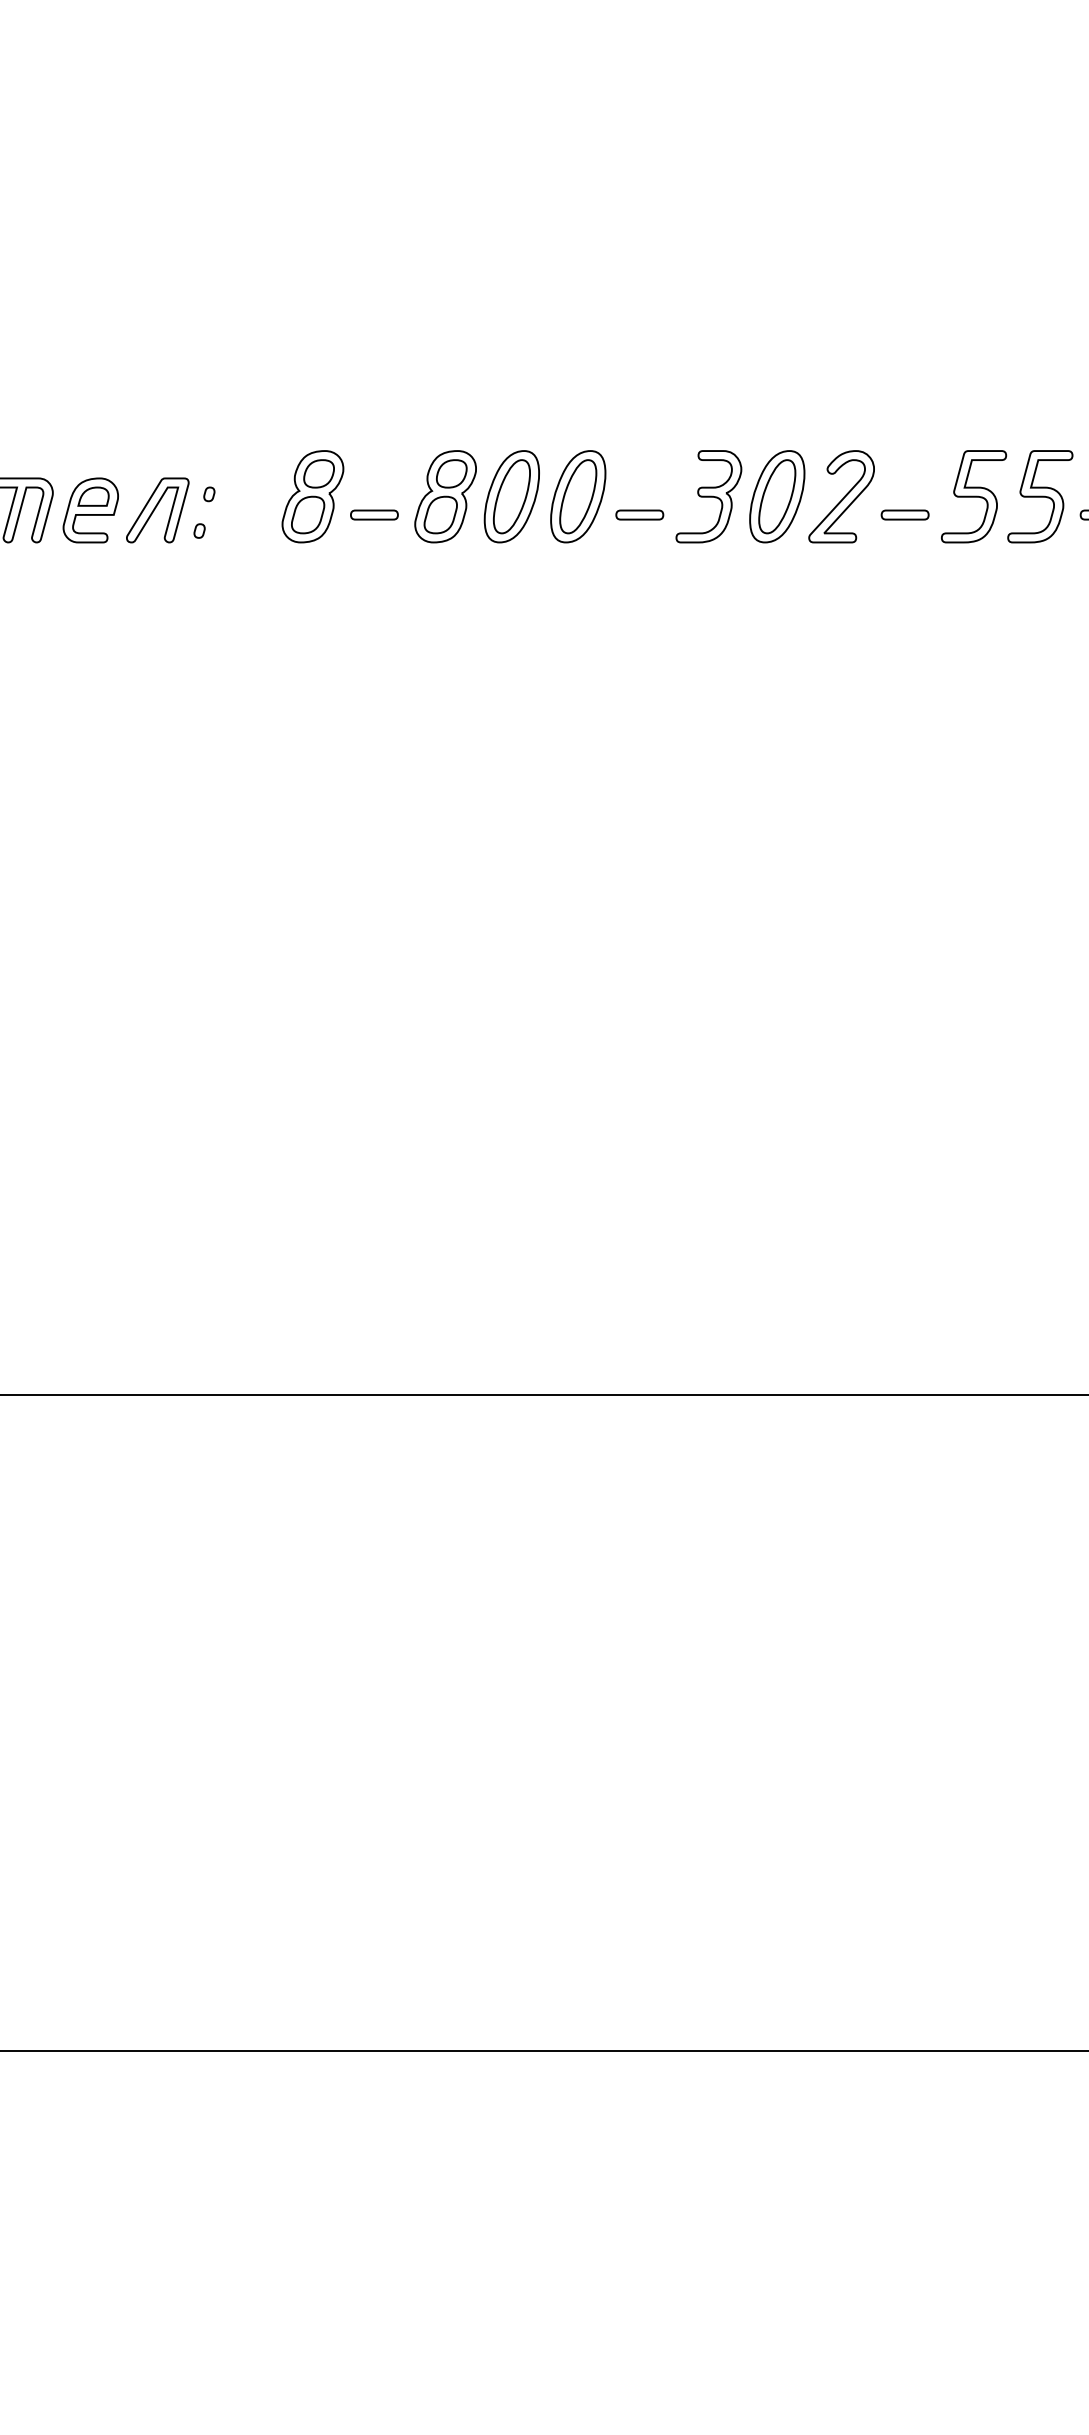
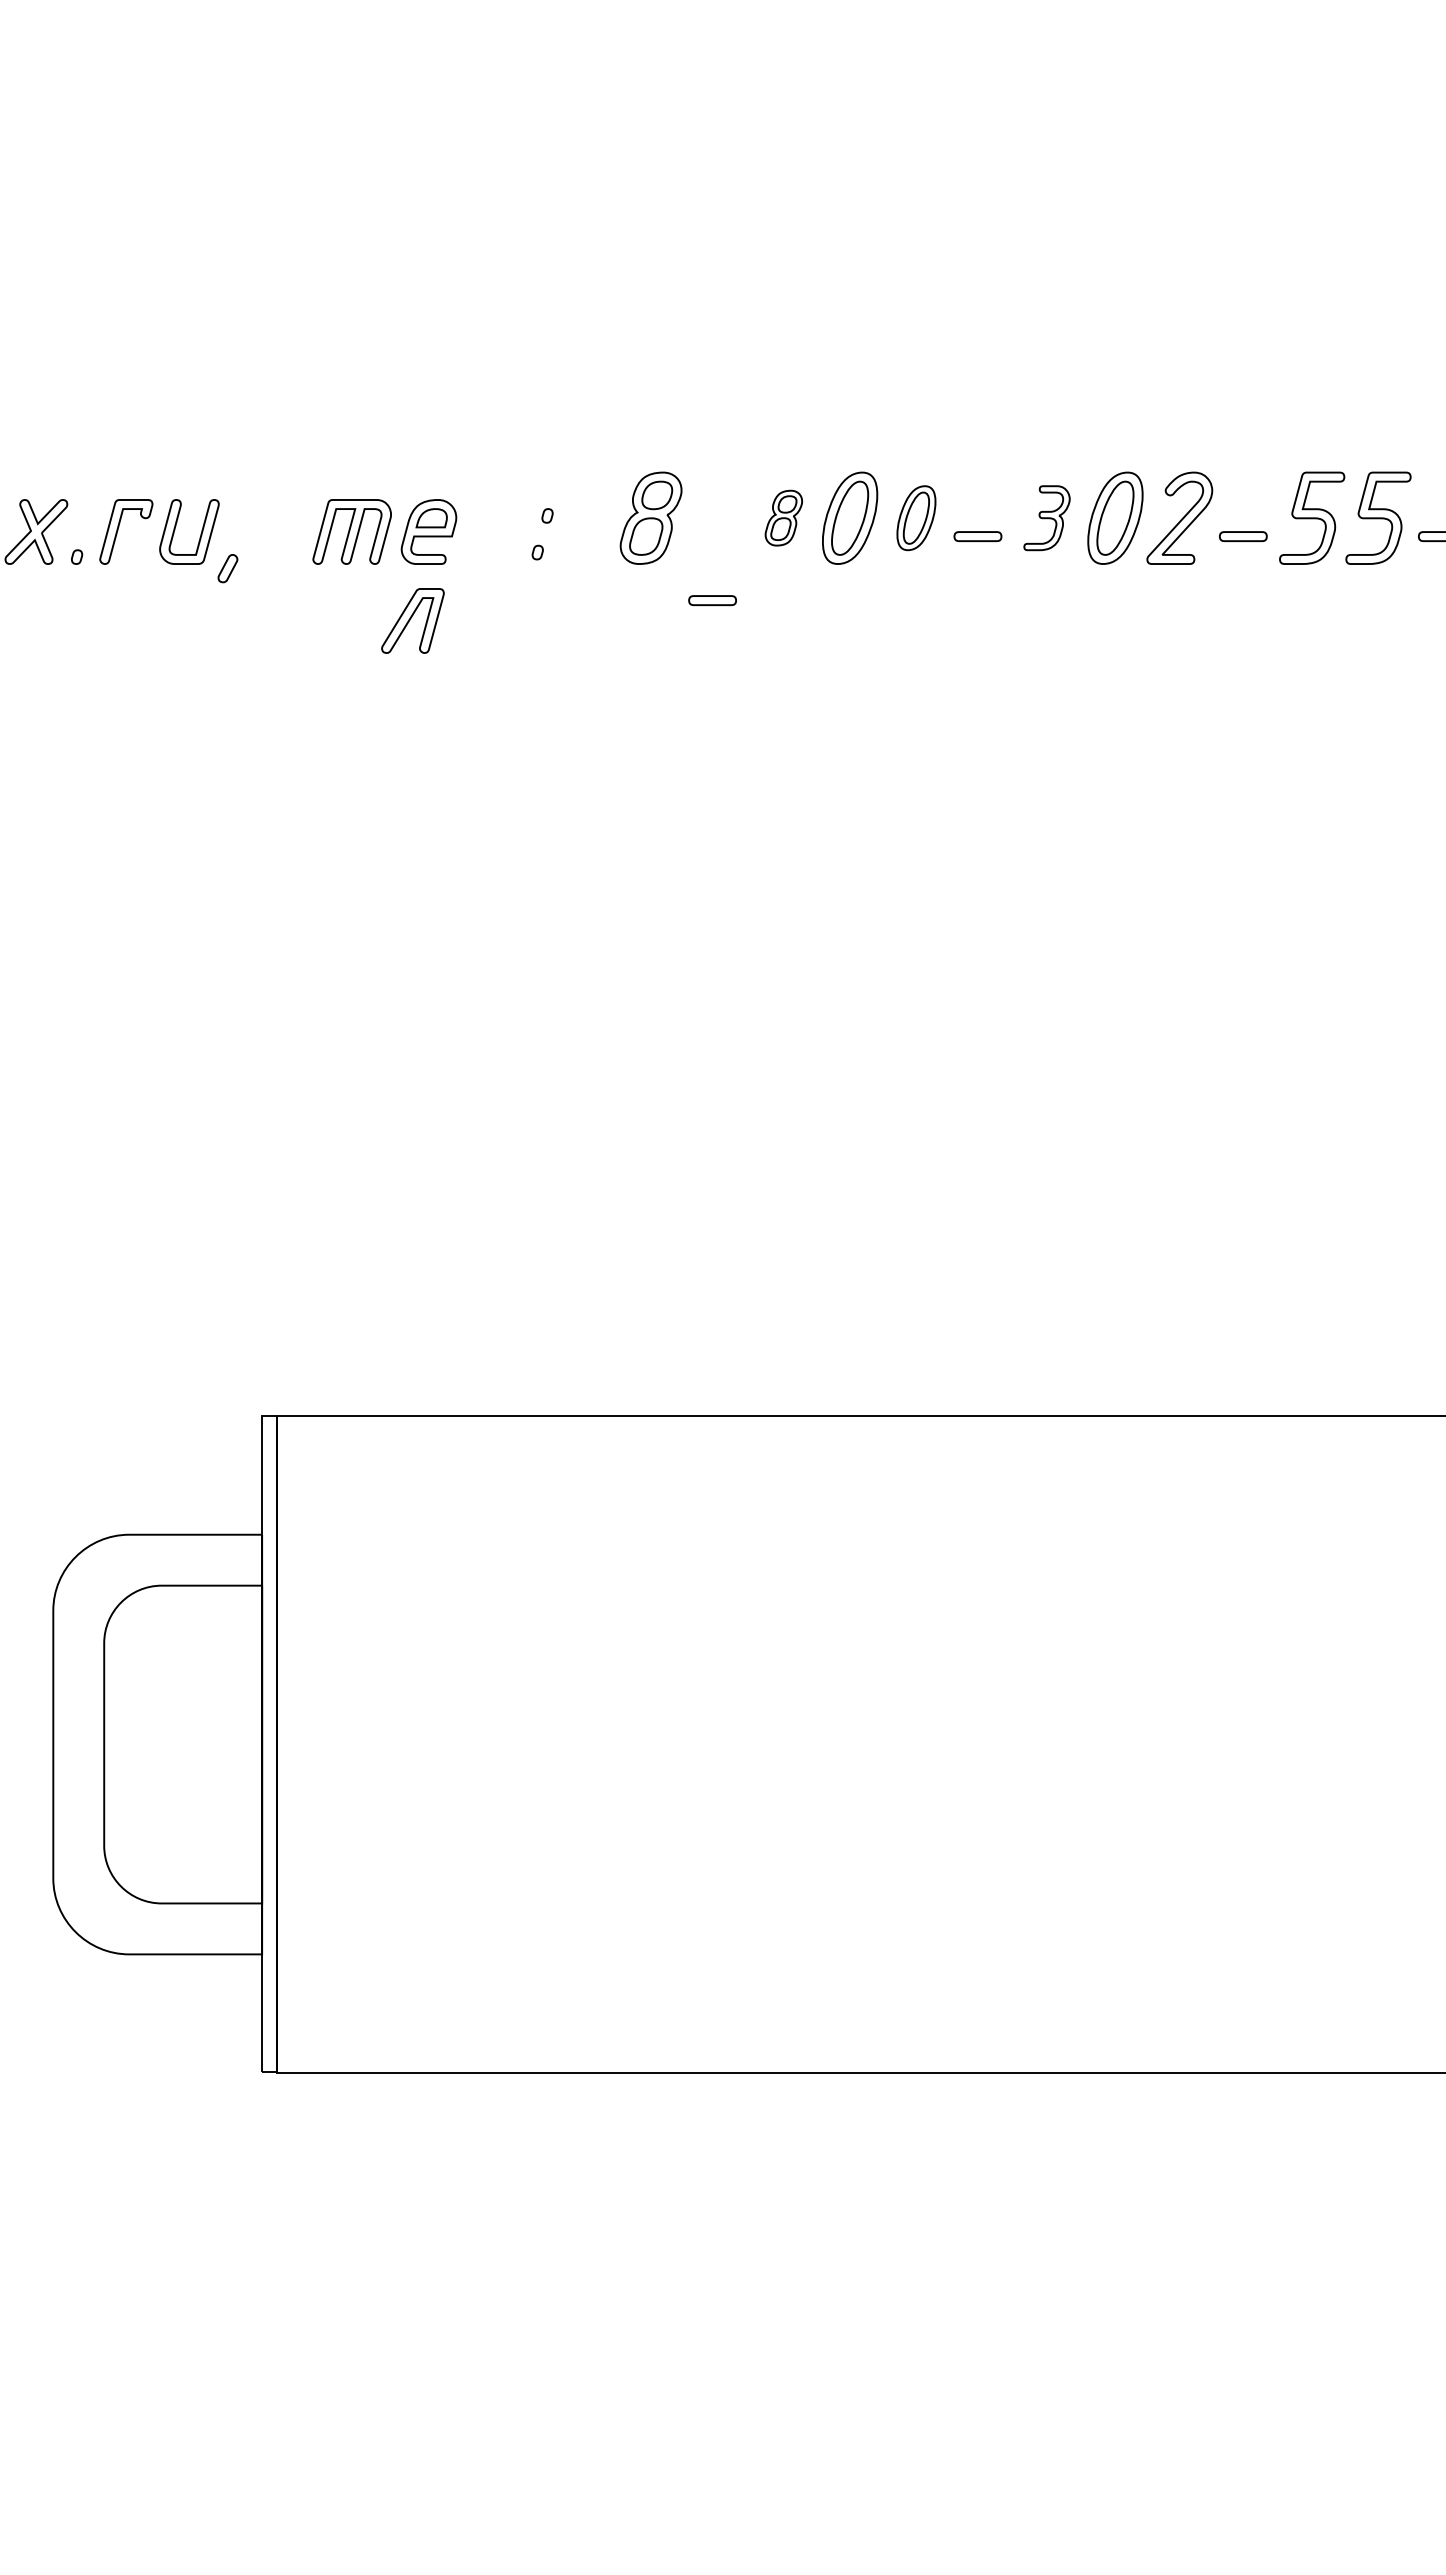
part: (445, 495) -> (783, 517), size x0.6
part: (578, 495) -> (916, 517), size x0.7
part: (708, 495) -> (1046, 517), size x0.7
part: (157, 509) -> (412, 620), moved
part: (374, 514) -> (712, 600), moved

